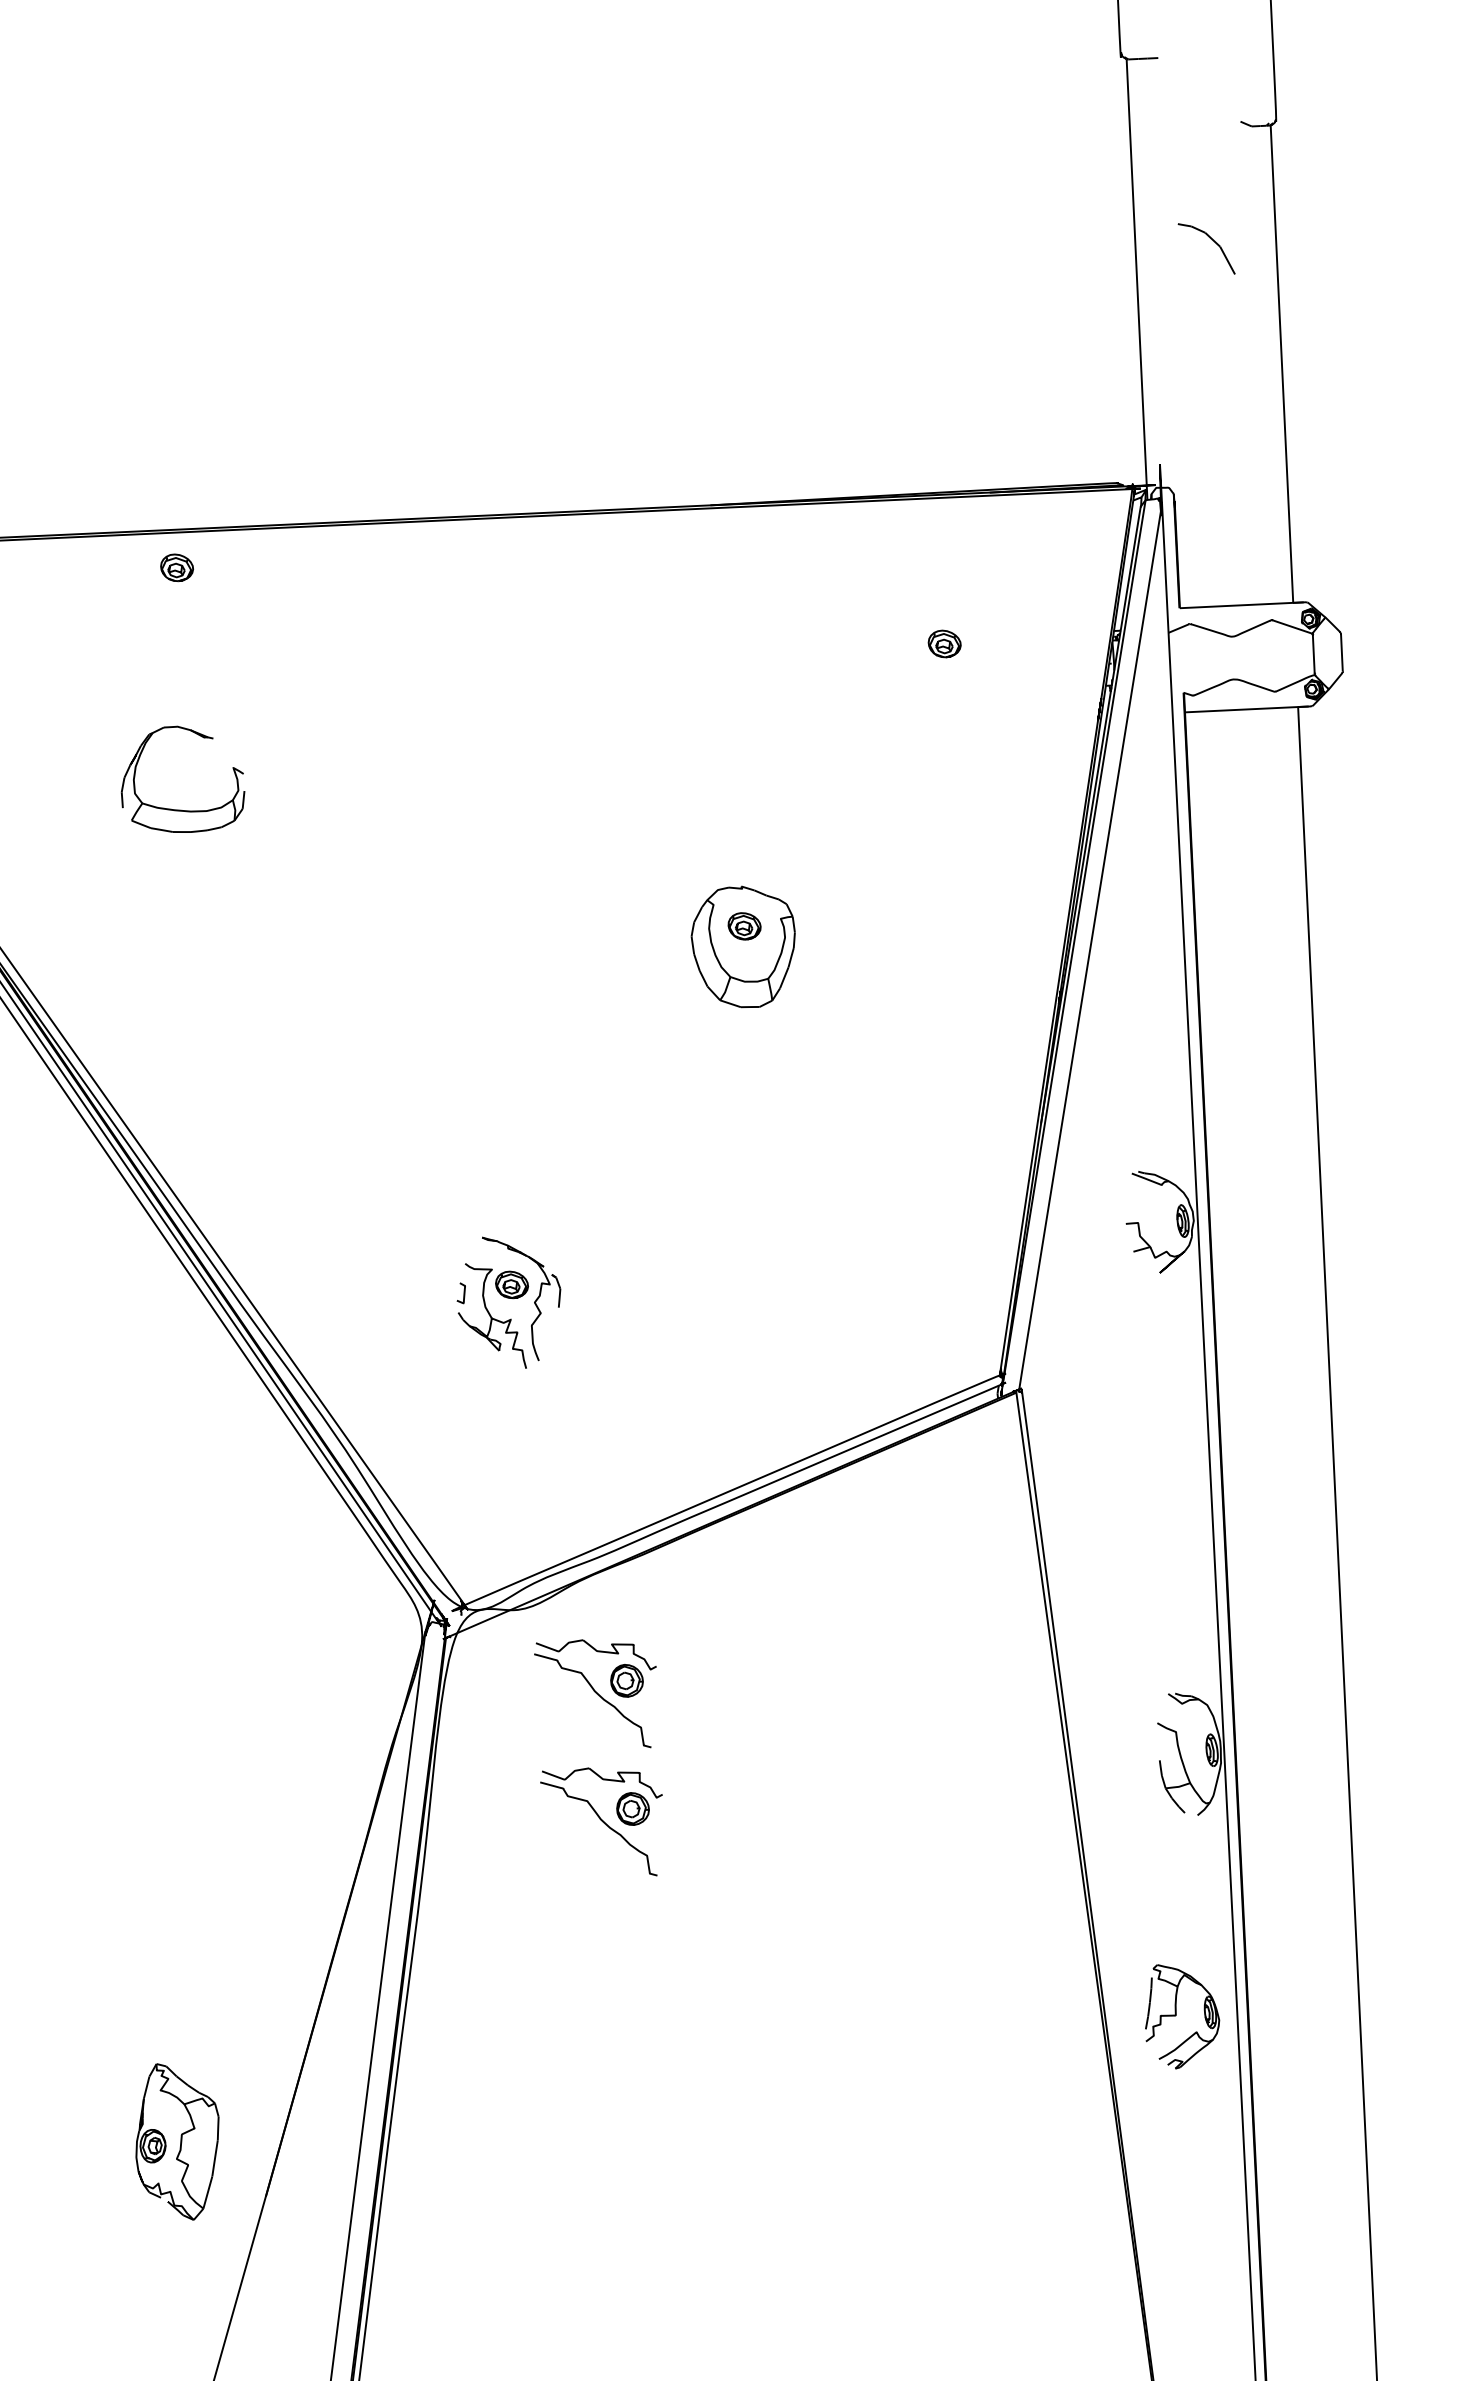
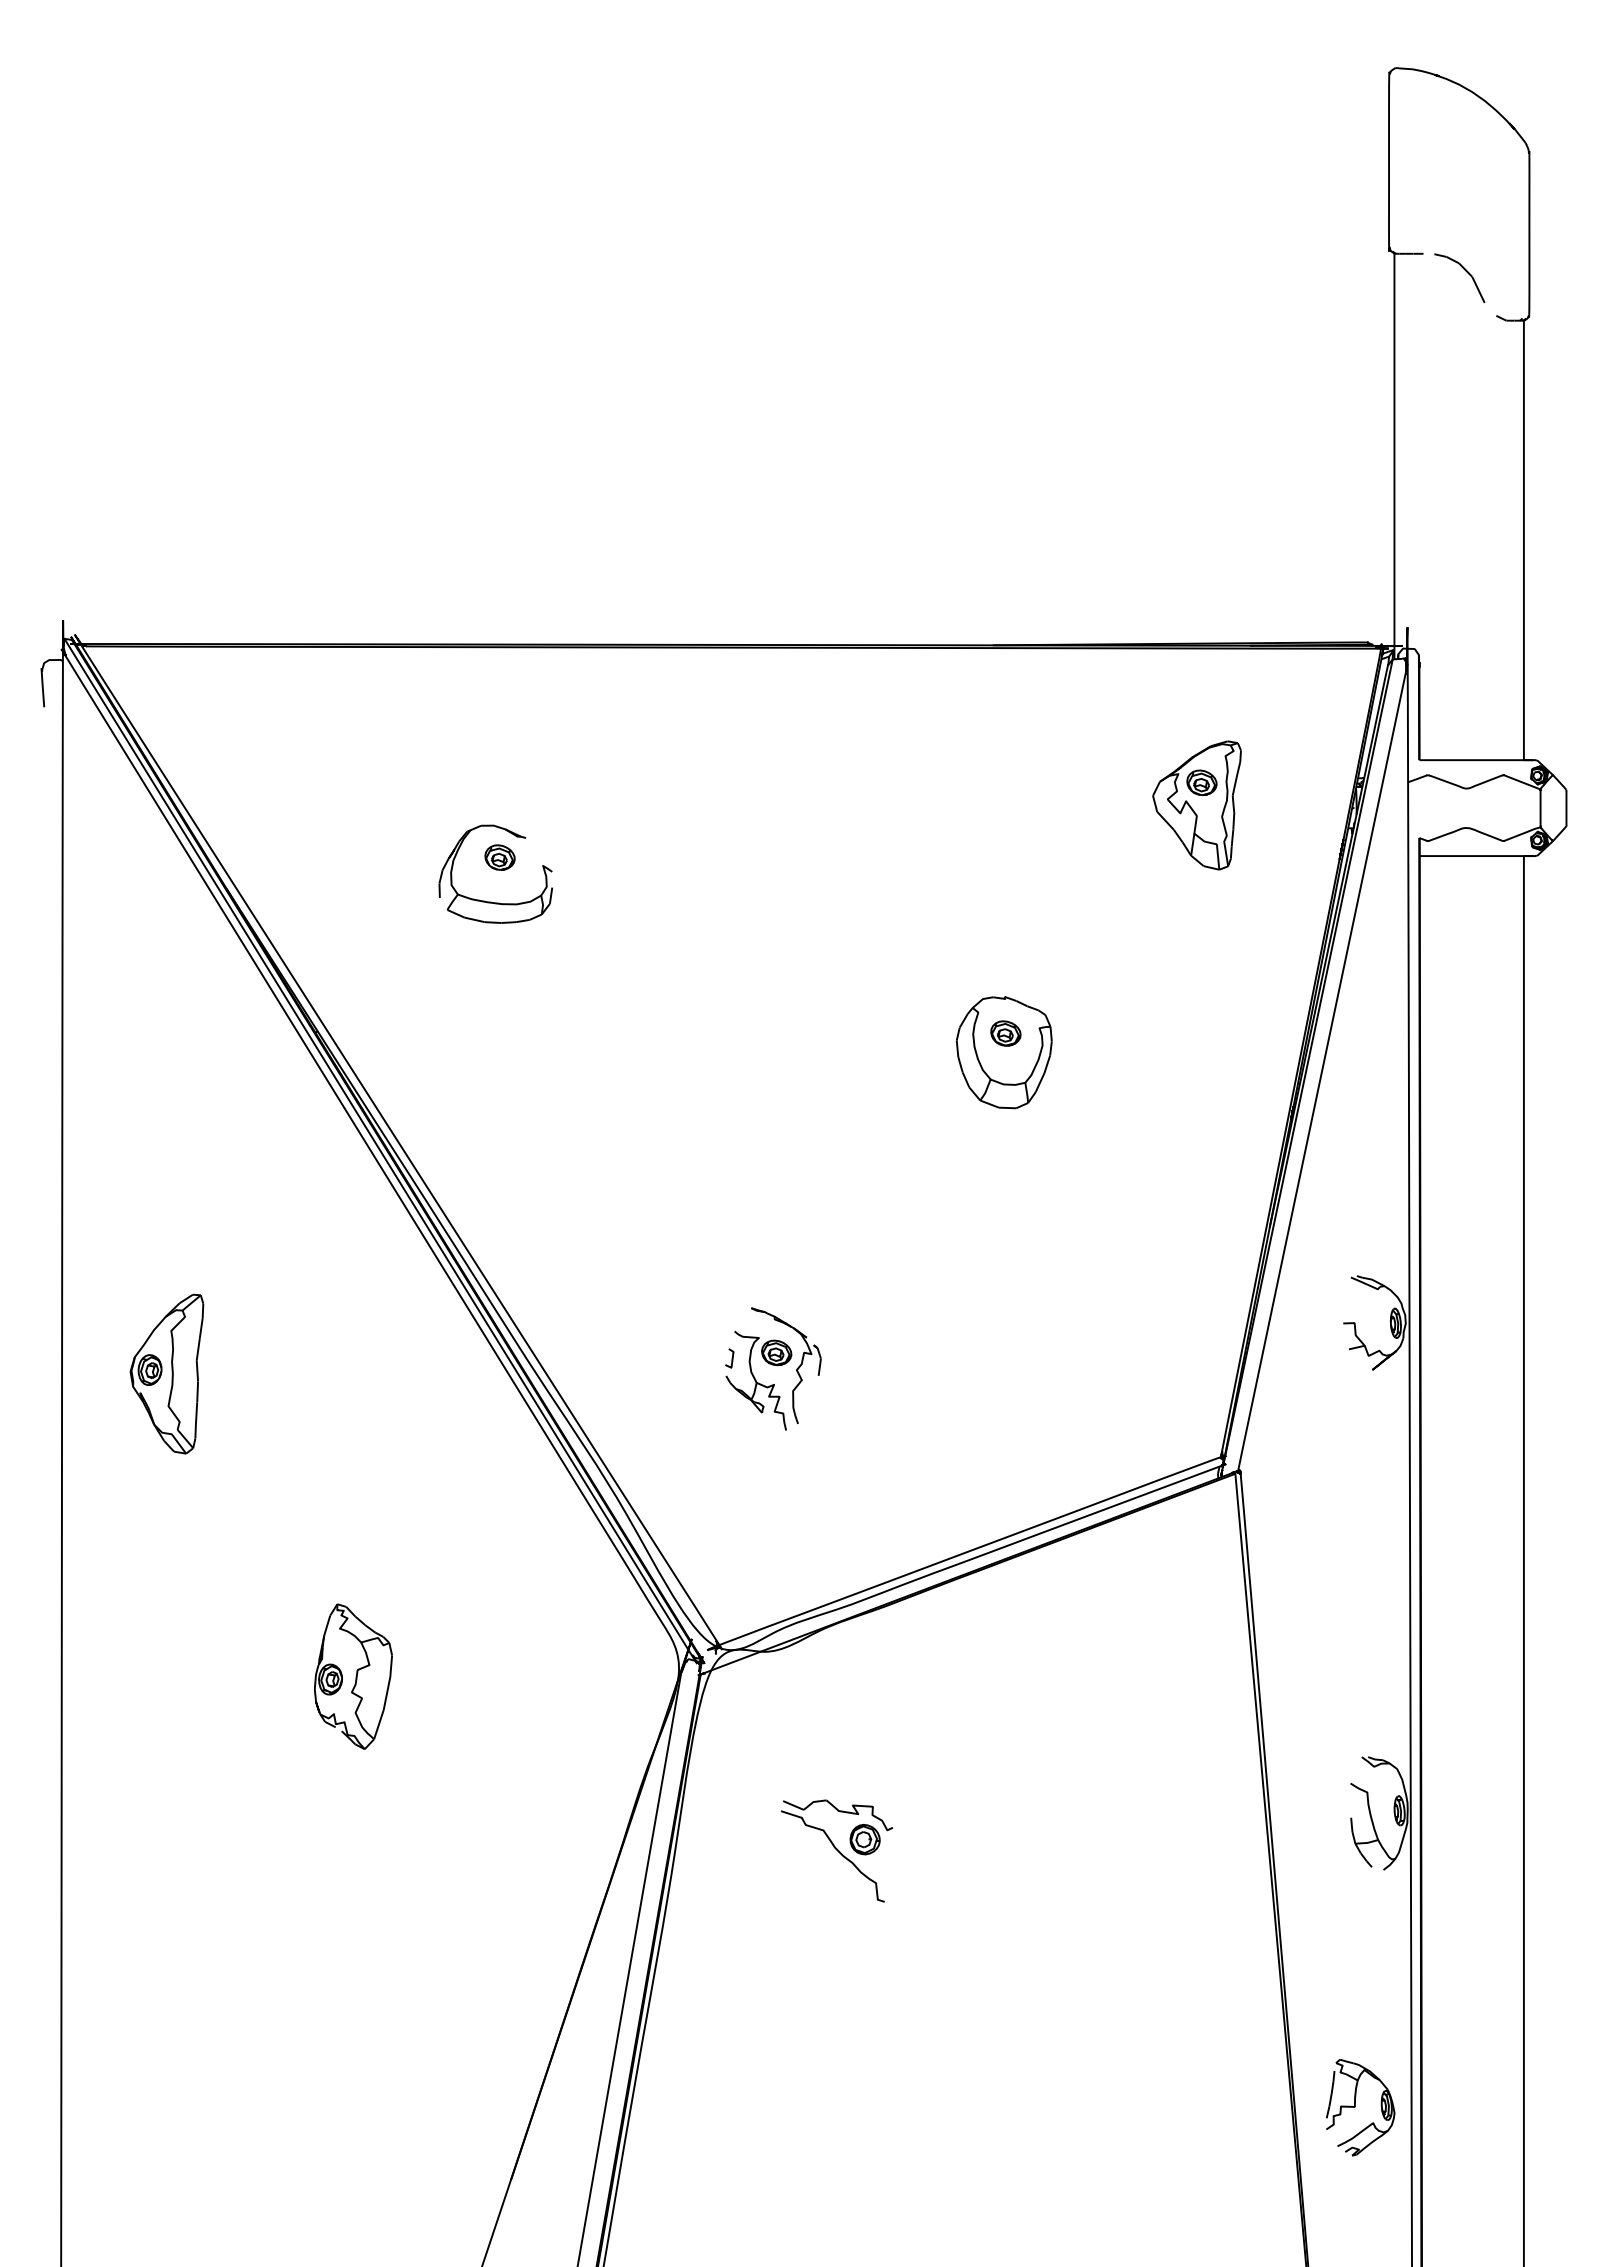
part: (1212, 241) -> (1465, 271), moved
part: (176, 567) -> (499, 857), moved
part: (939, 668) -> (1196, 805), added
part: (597, 1694) -> (837, 1732), removed
part: (1181, 2015) -> (1360, 2107), moved
part: (177, 2141) -> (353, 1676), moved

